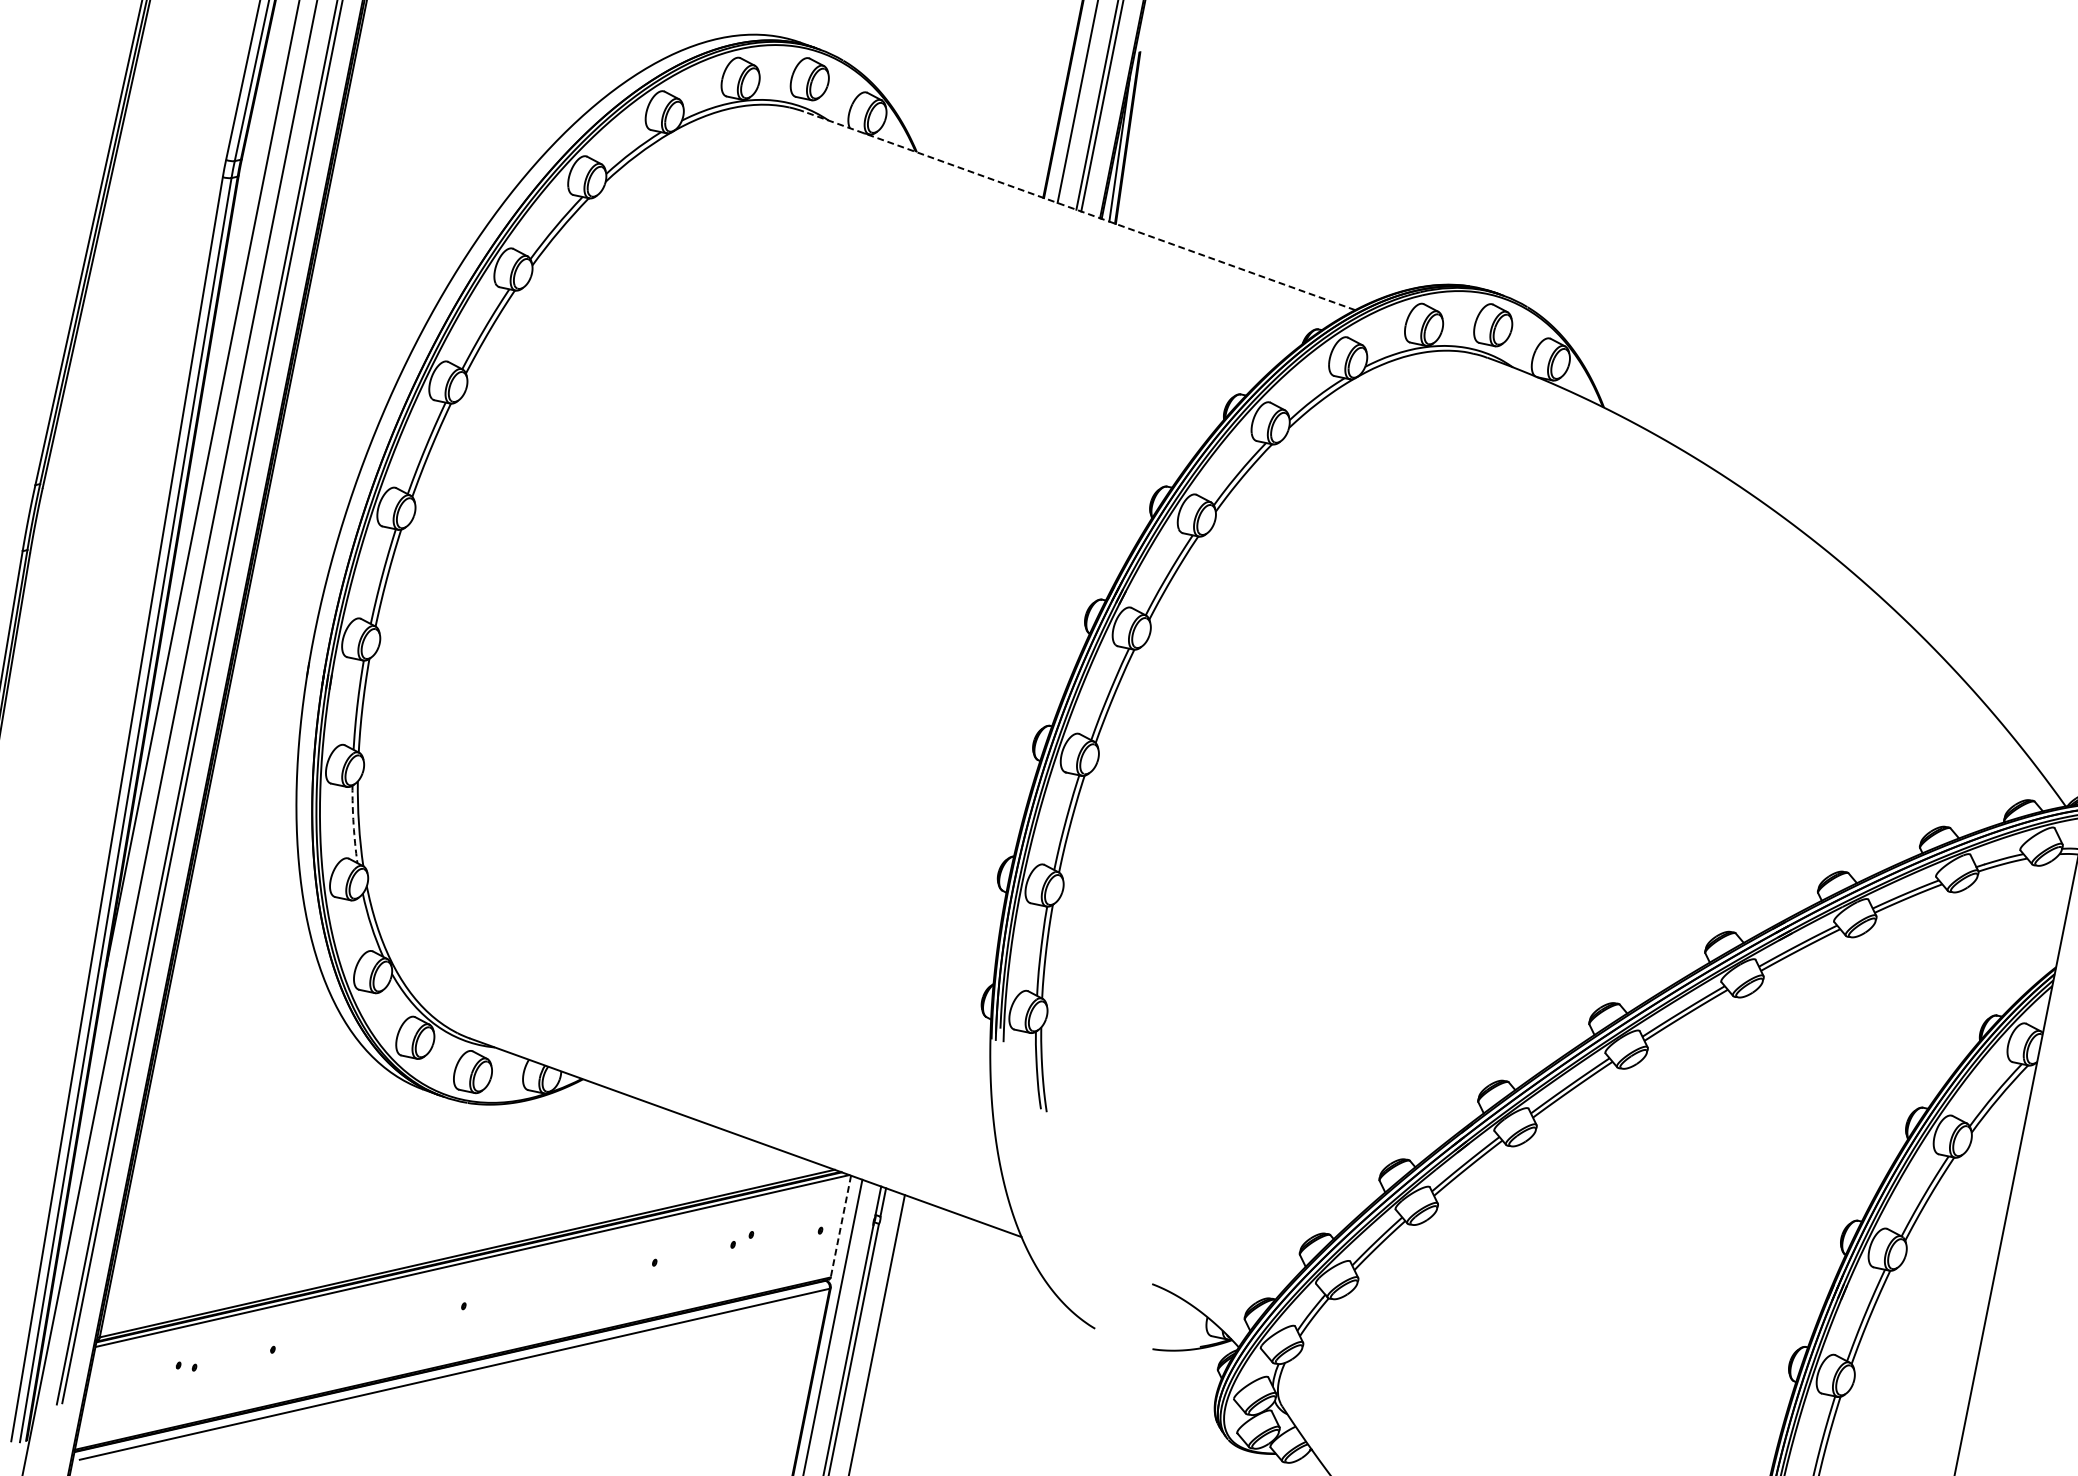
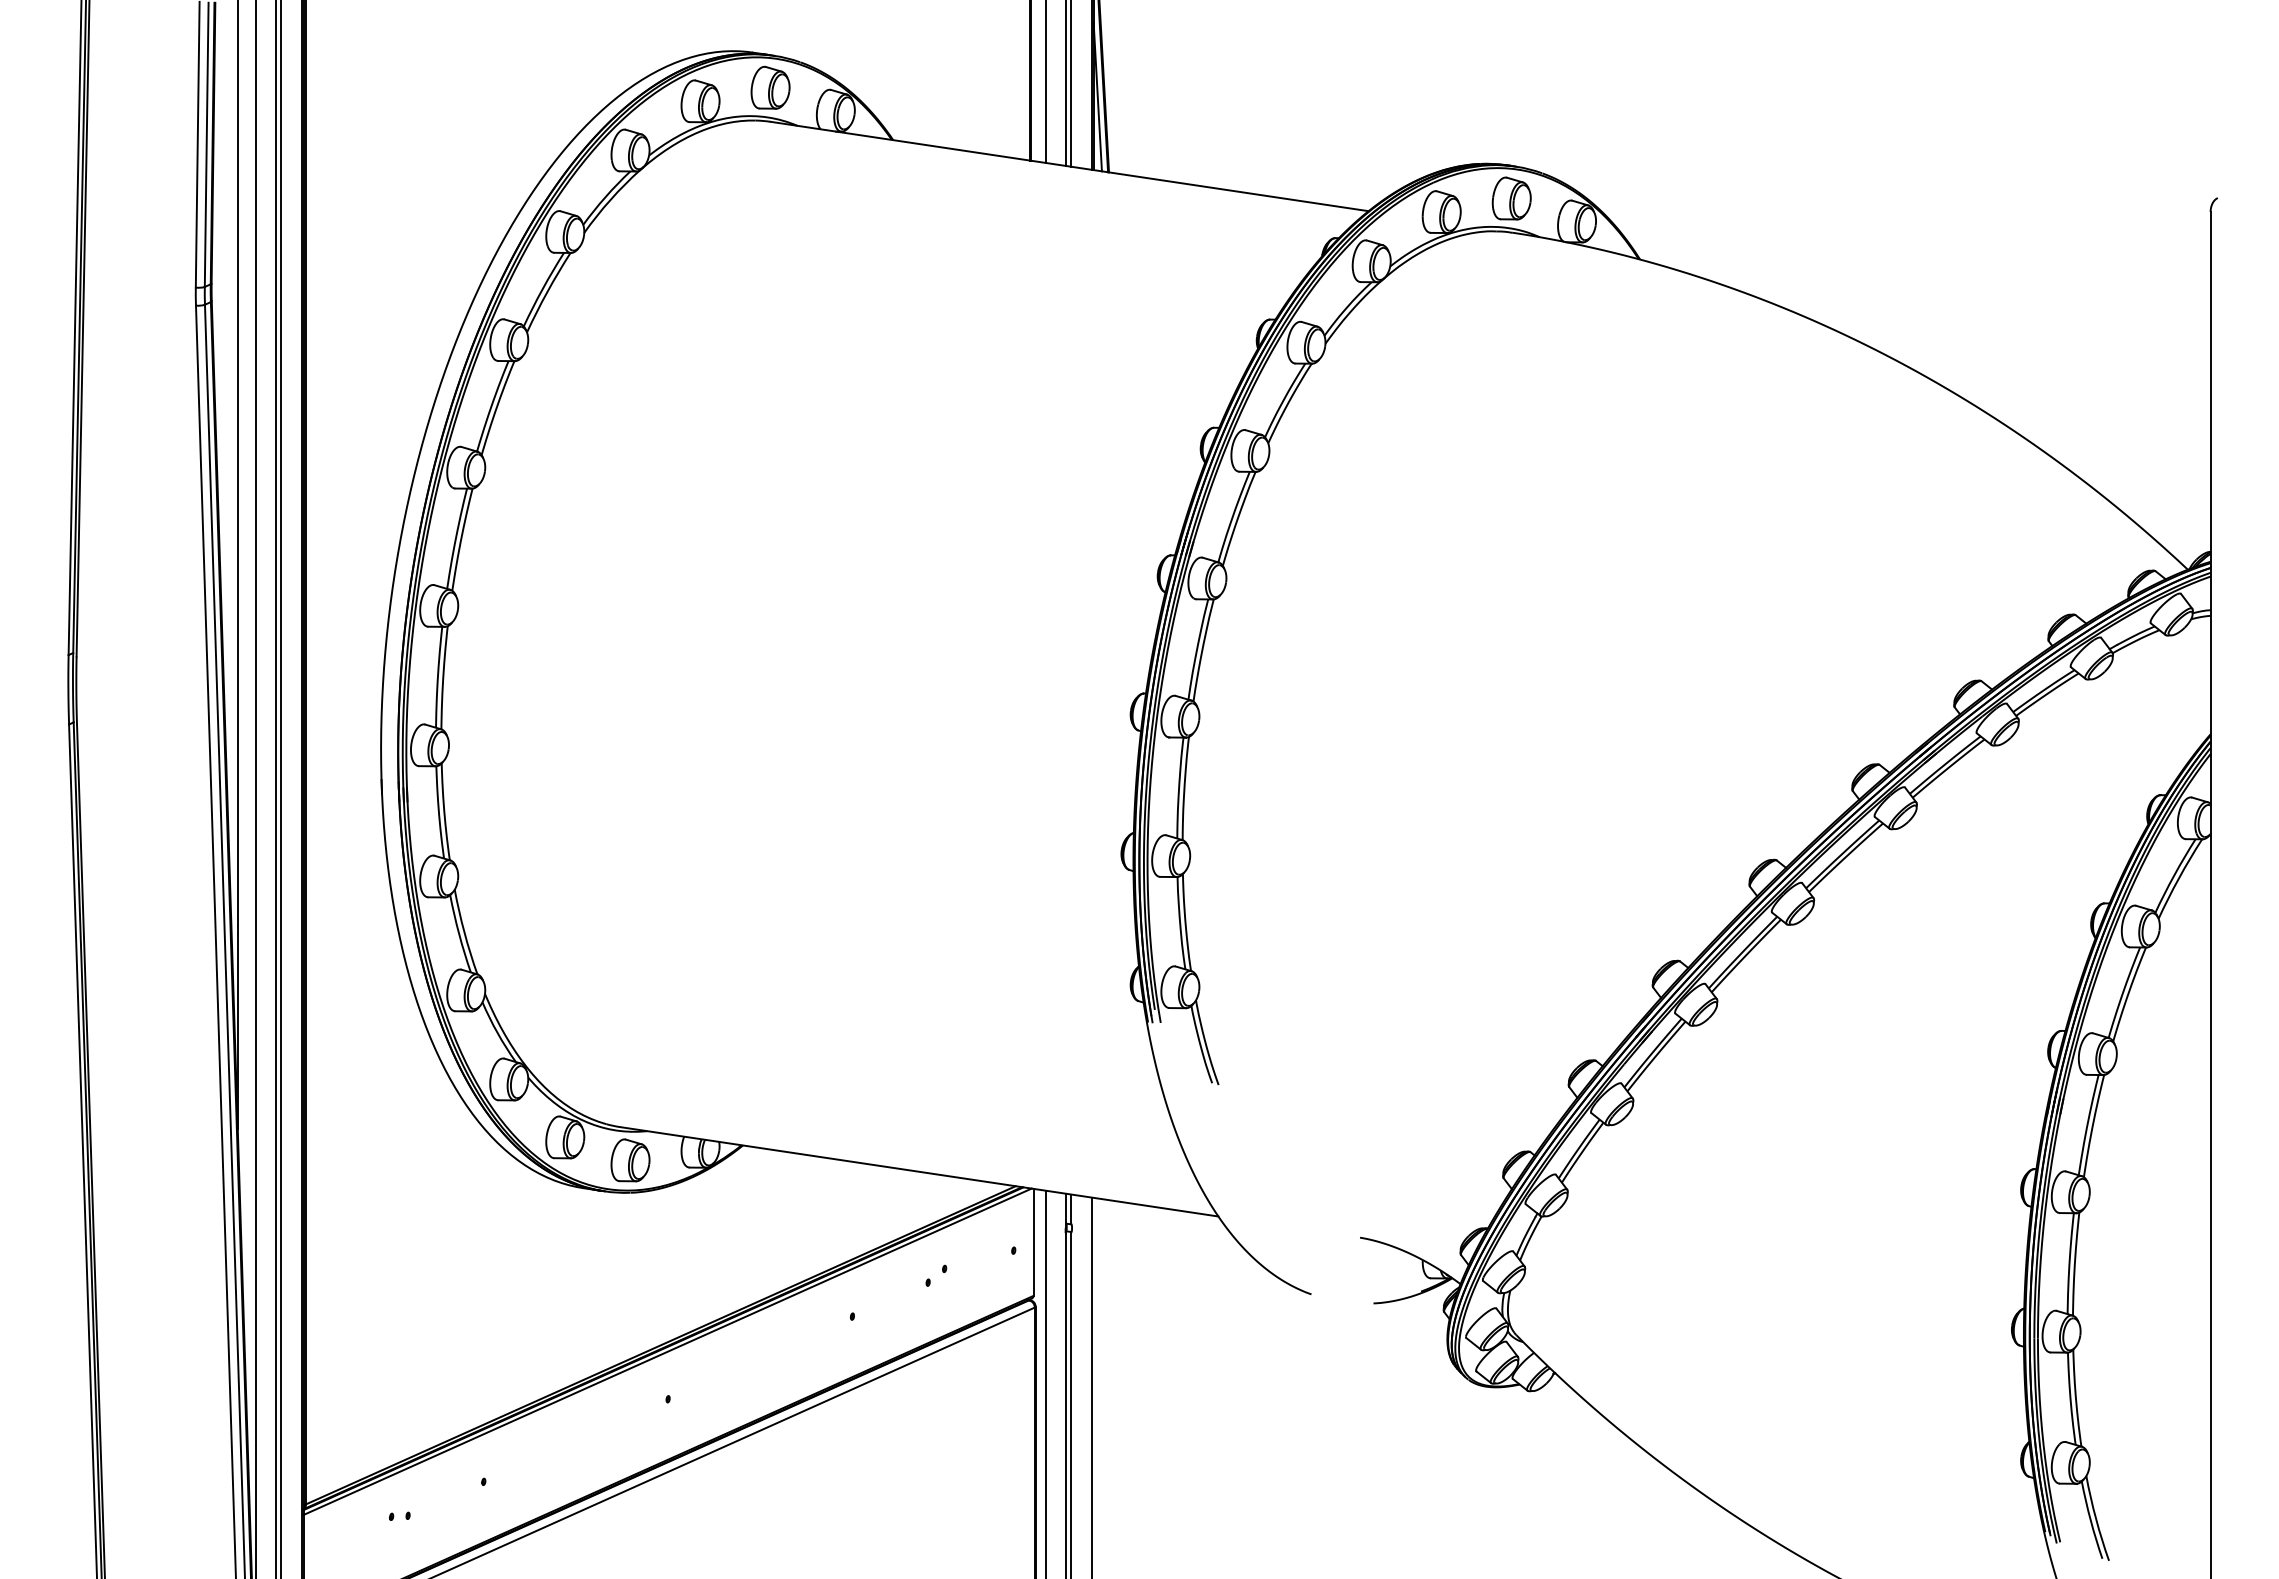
line: (1079, 210) -> (1069, 166), dashed -> solid
arc: (353, 824) -> (459, 934), dashed -> solid
line: (840, 1226) -> (1033, 1242), dashed -> solid

